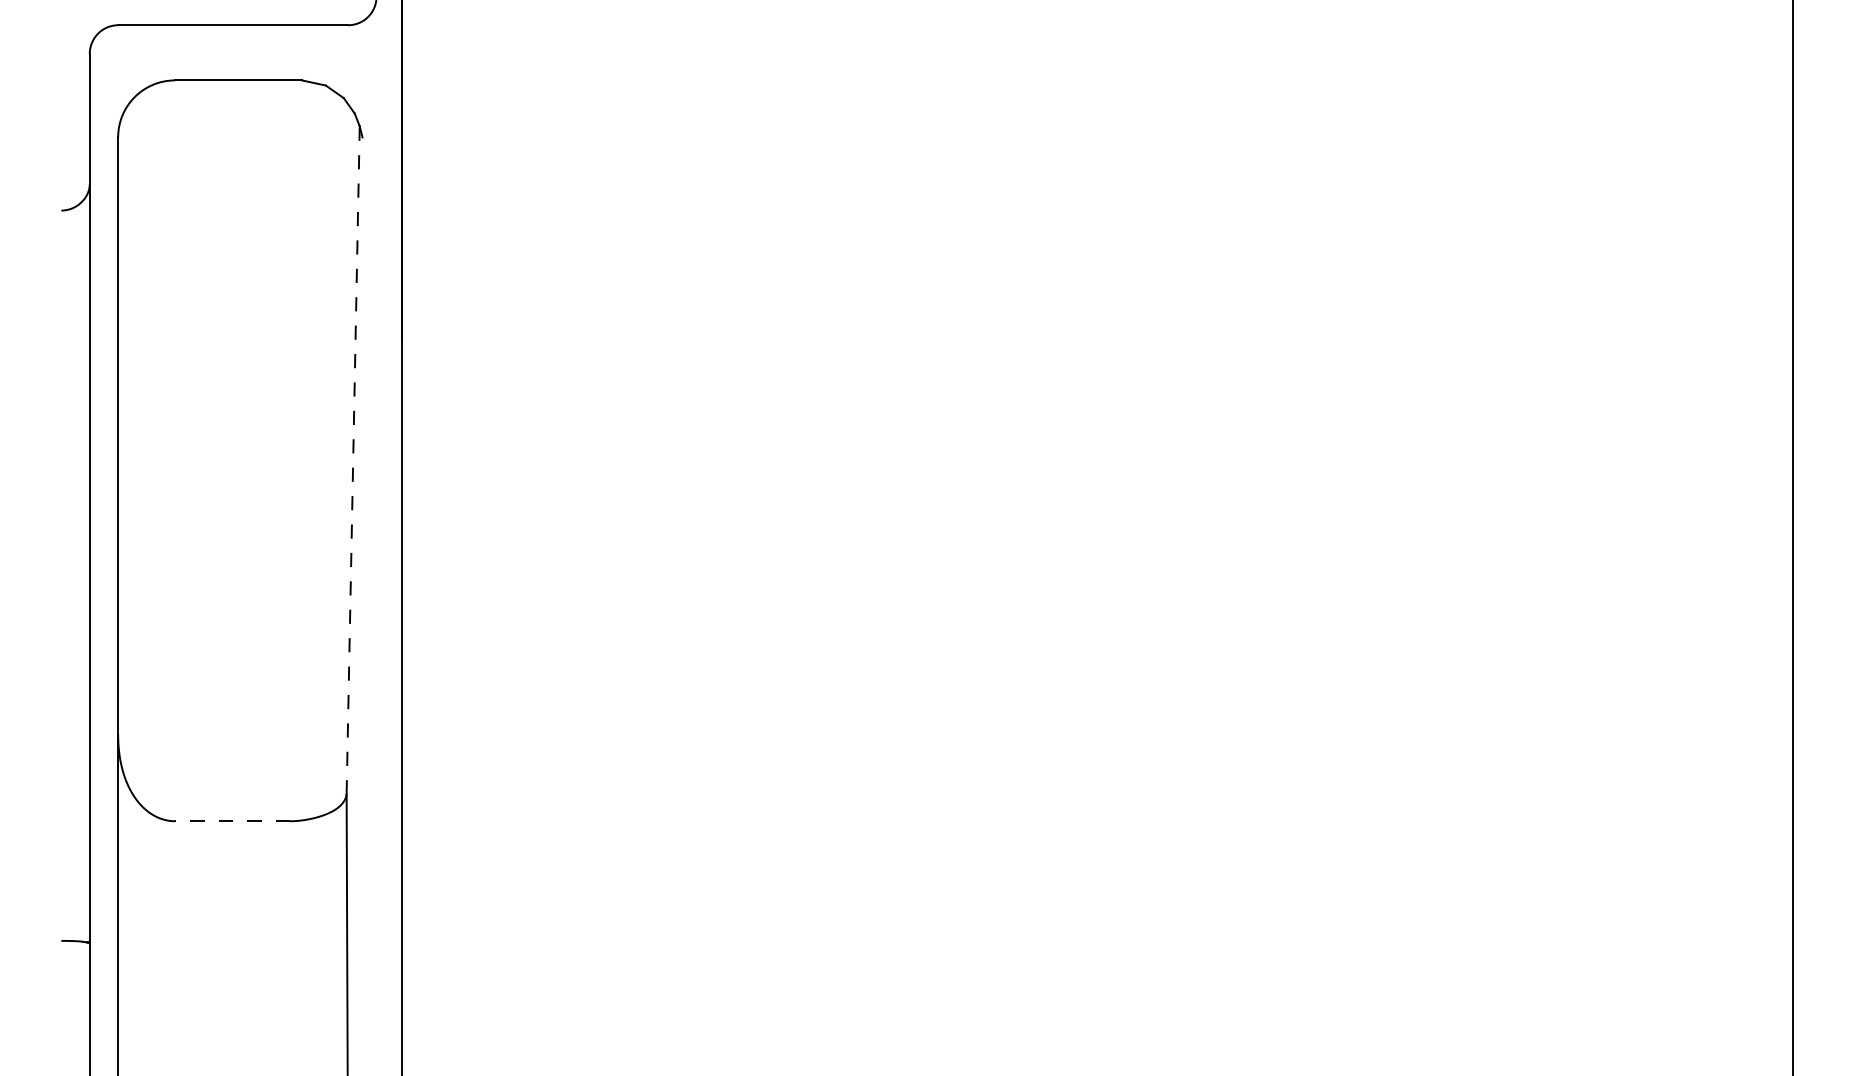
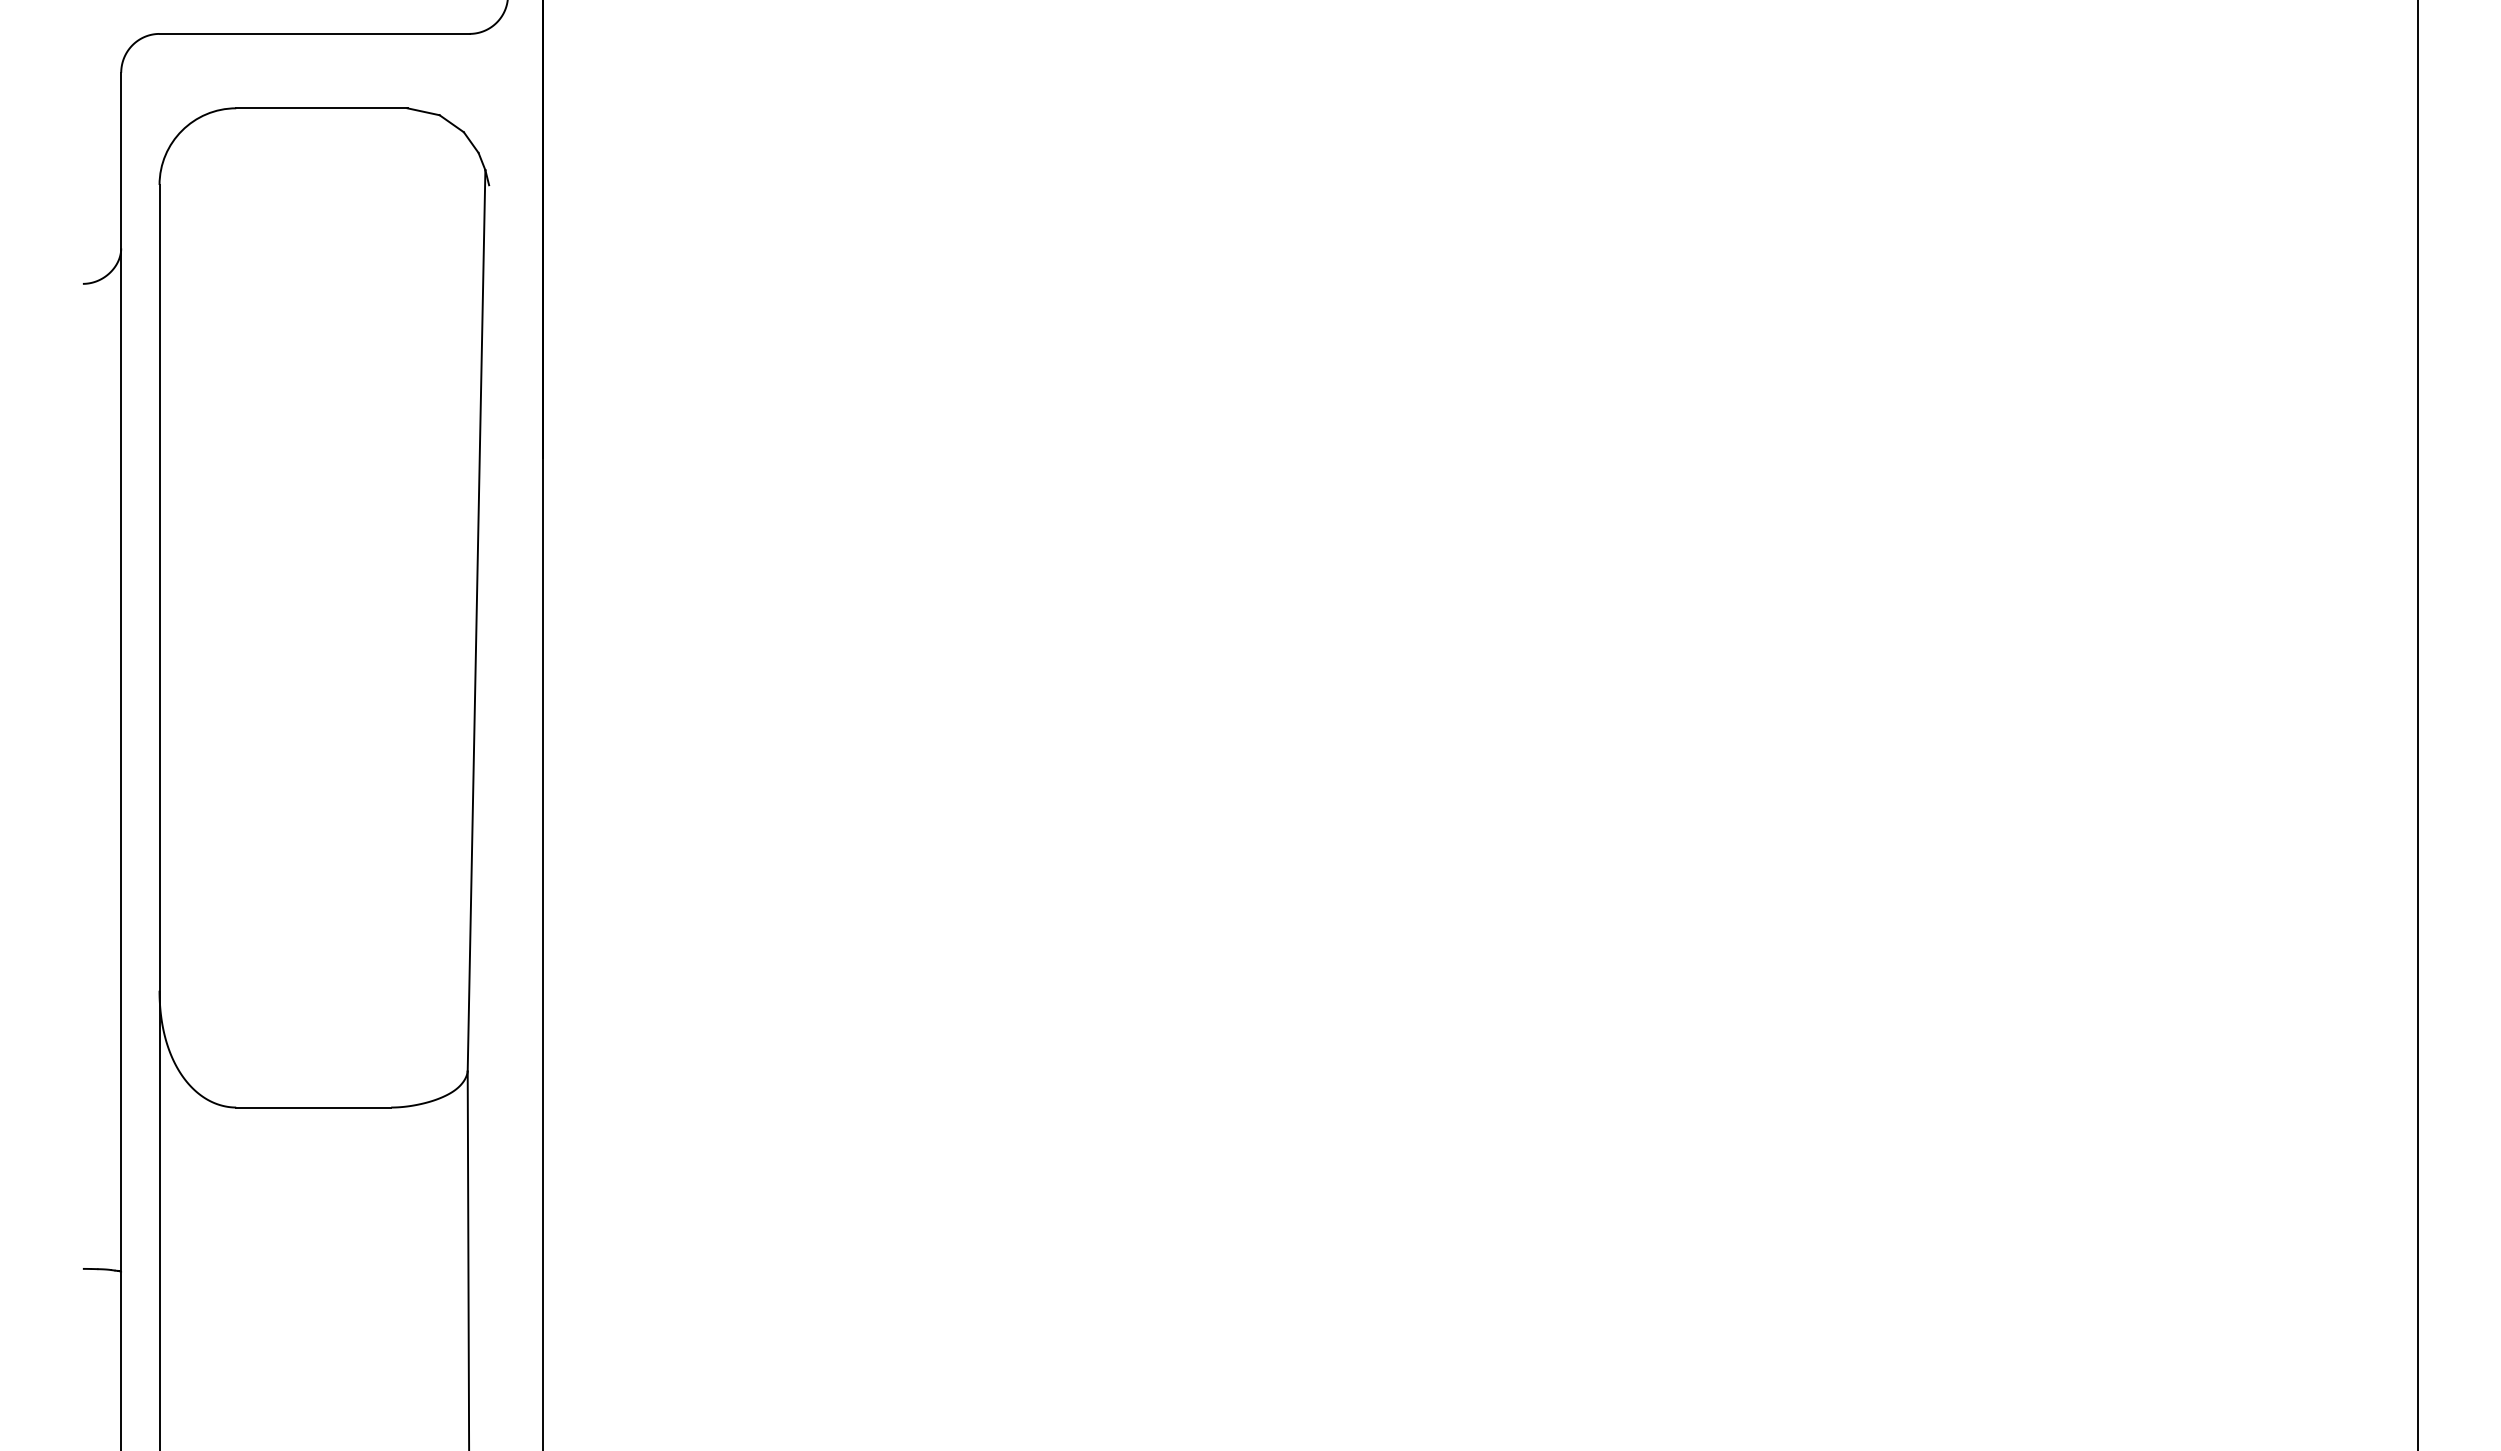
line: (353, 460) -> (476, 620), dashed -> solid
line: (232, 821) -> (313, 1107), dashed -> solid

